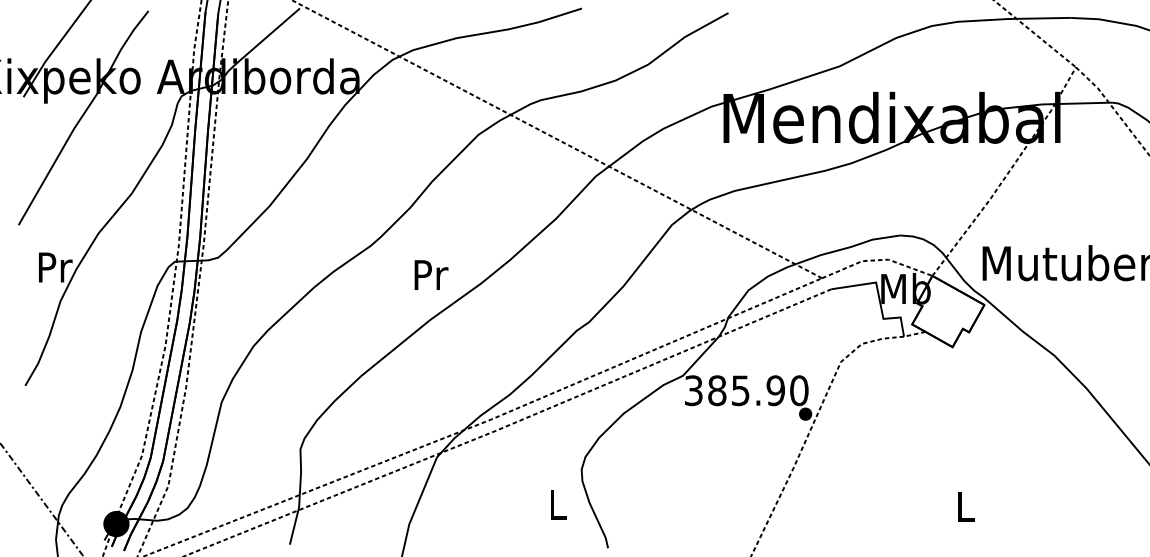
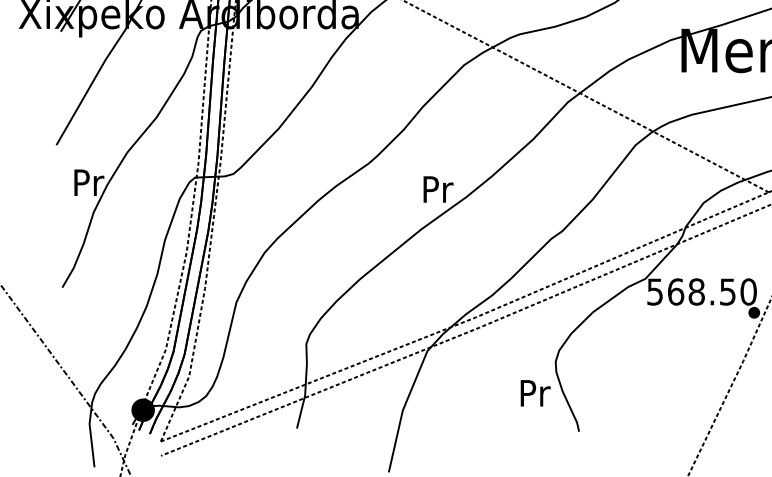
text: (431, 274) -> (438, 188), moved
text: (734, 390) -> (691, 291), 385.90 -> 568.50
text: (558, 504) -> (535, 392), L -> Pr

